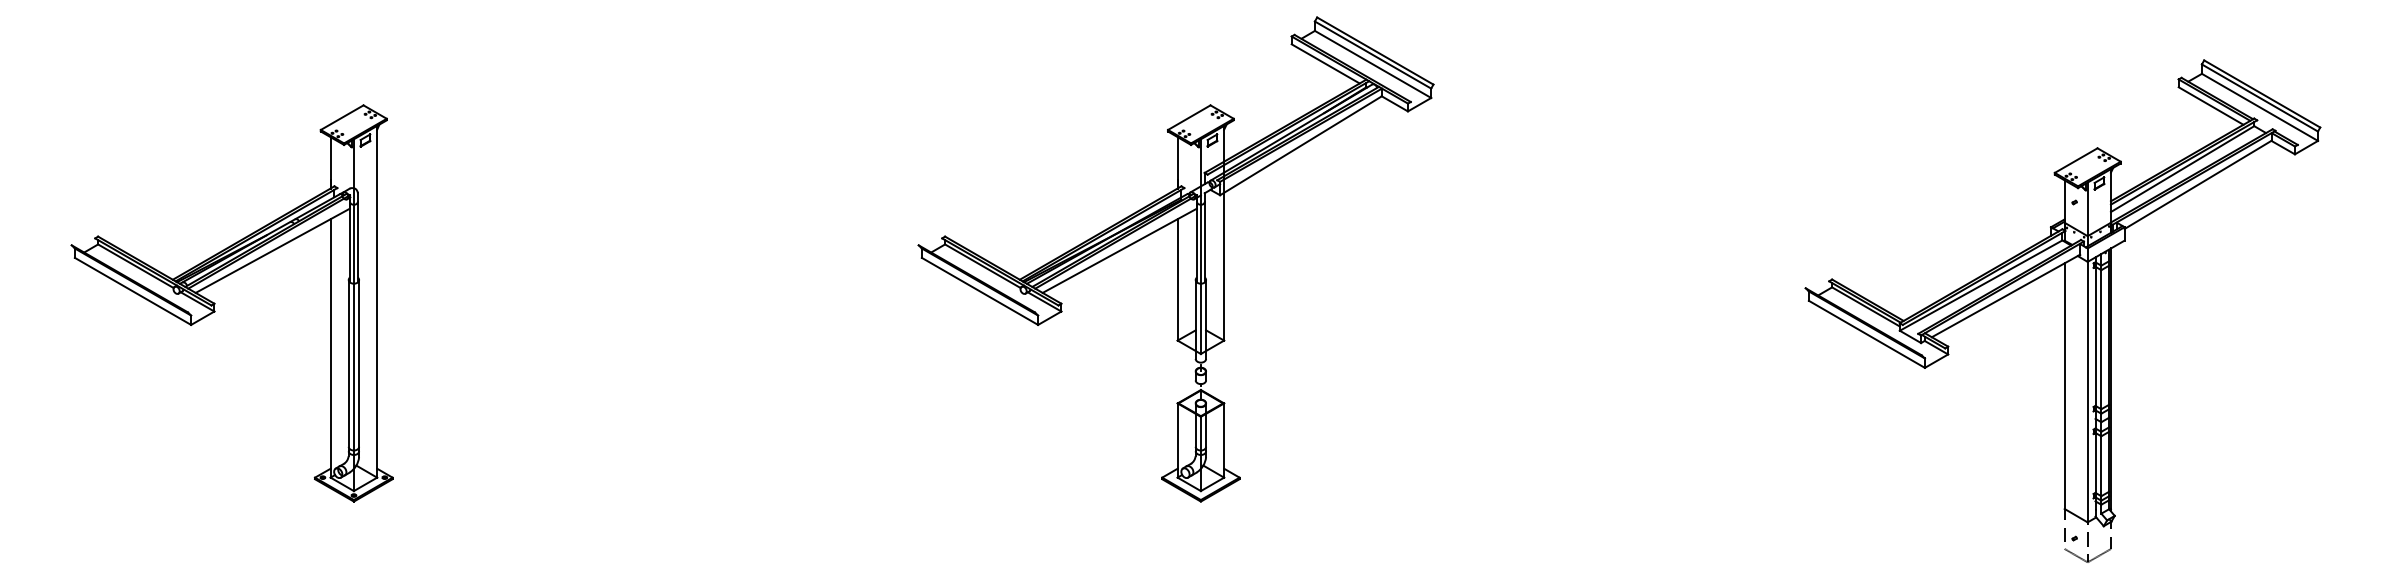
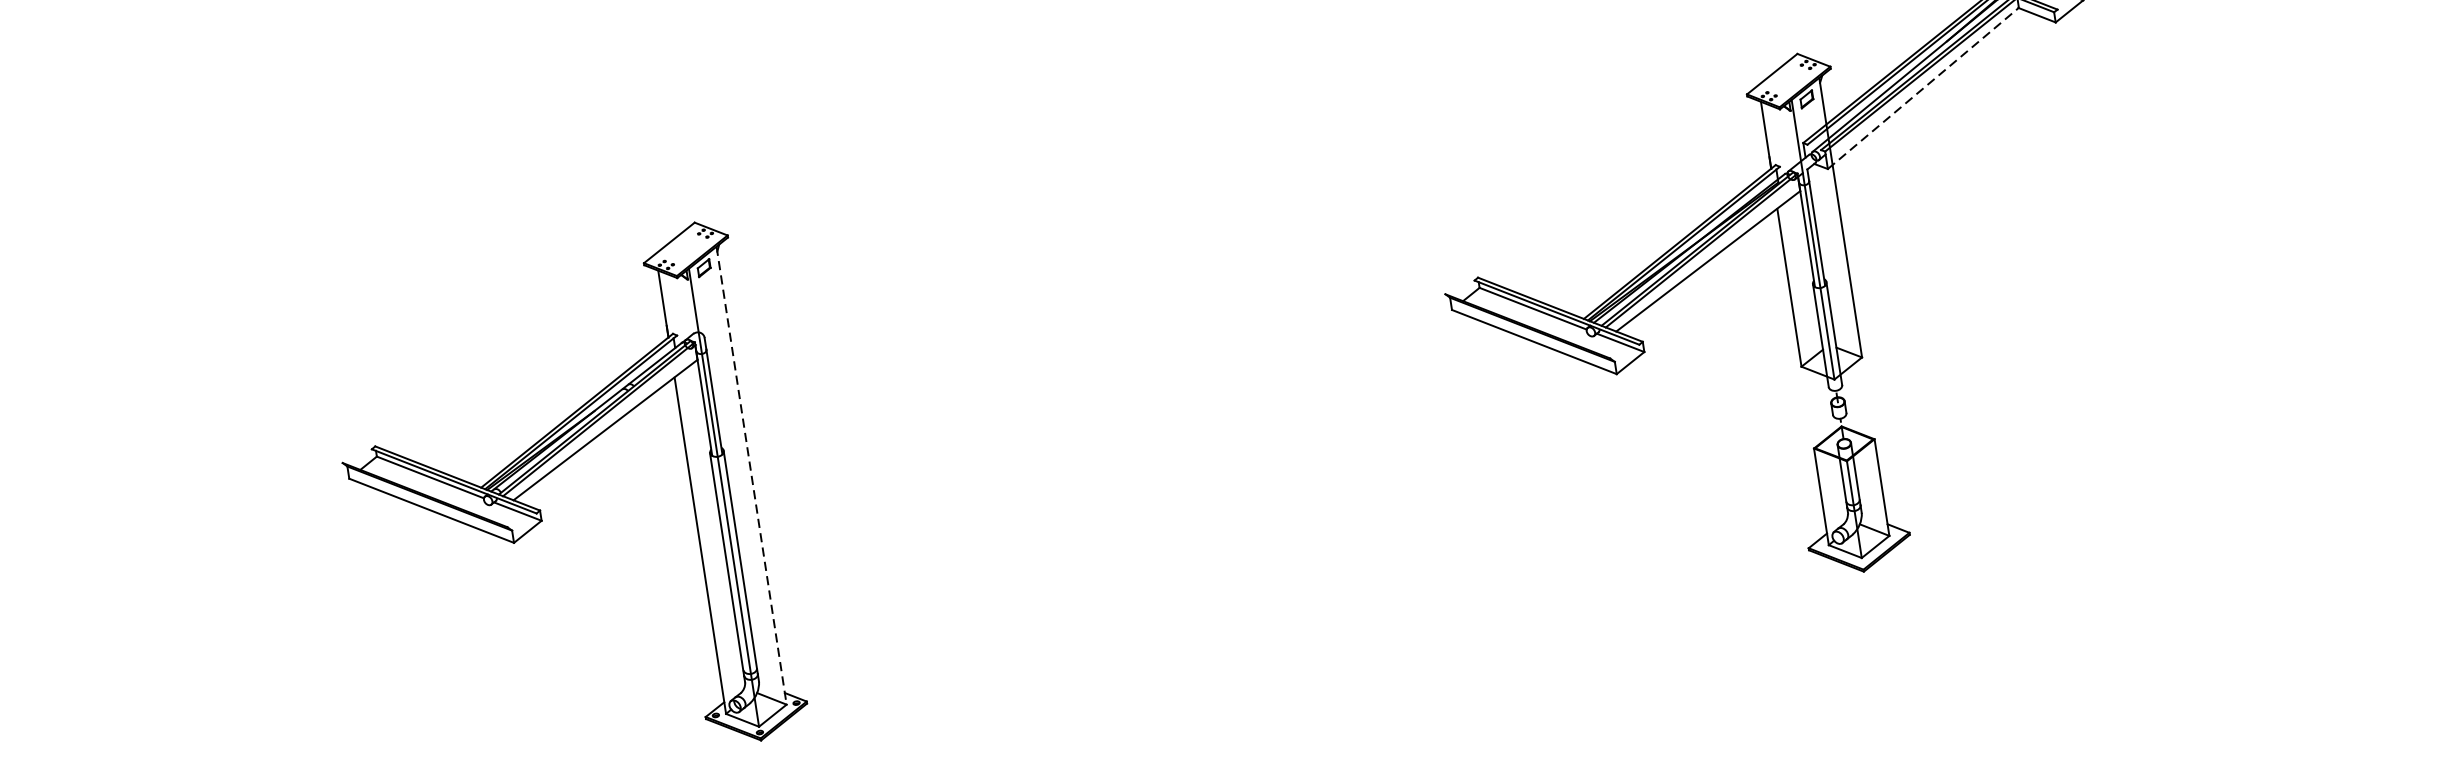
line: (1301, 145) -> (1923, 88), solid -> dashed
line: (377, 301) -> (751, 475), solid -> dashed

